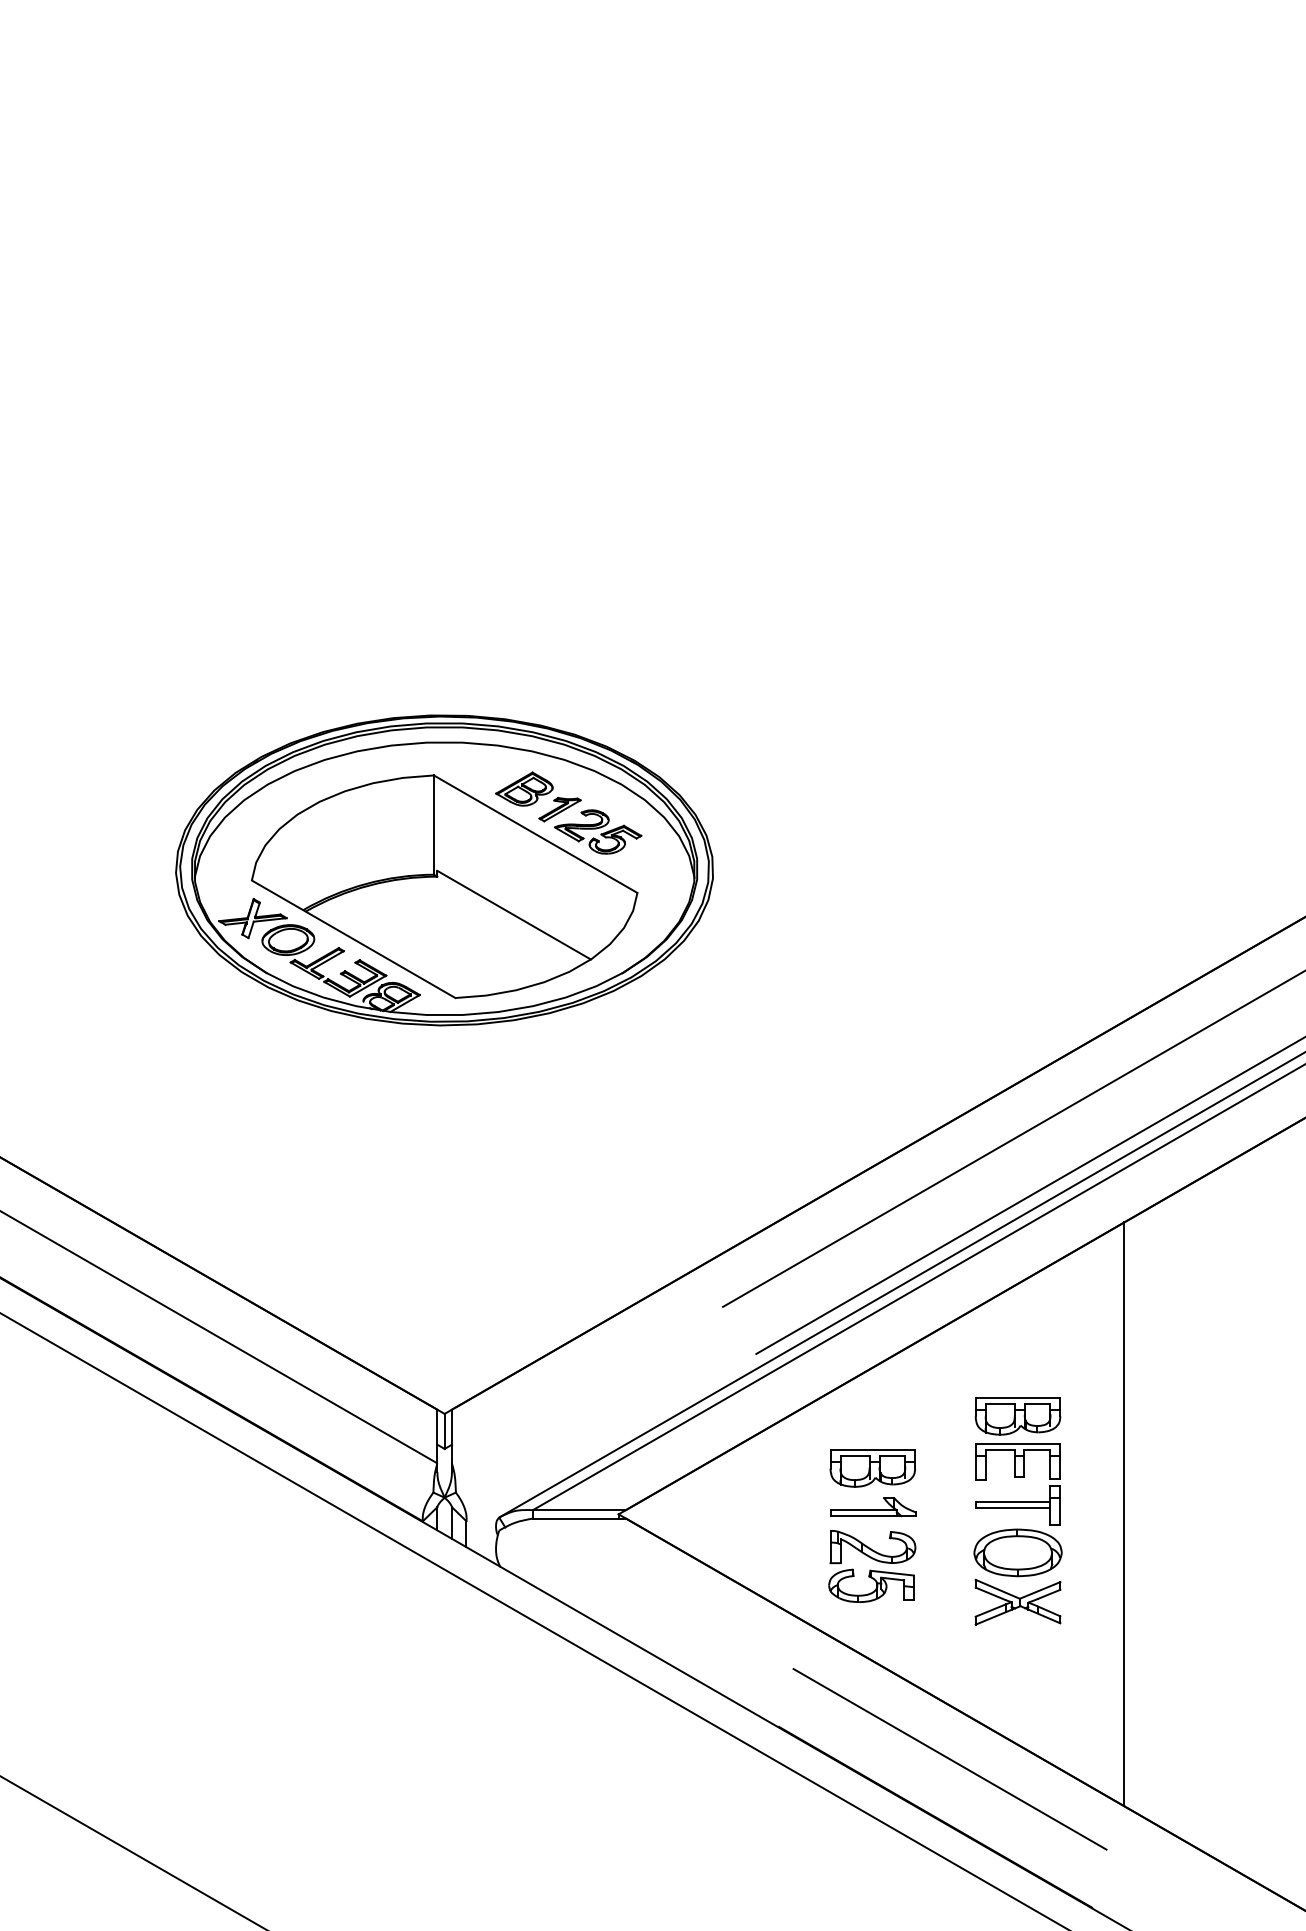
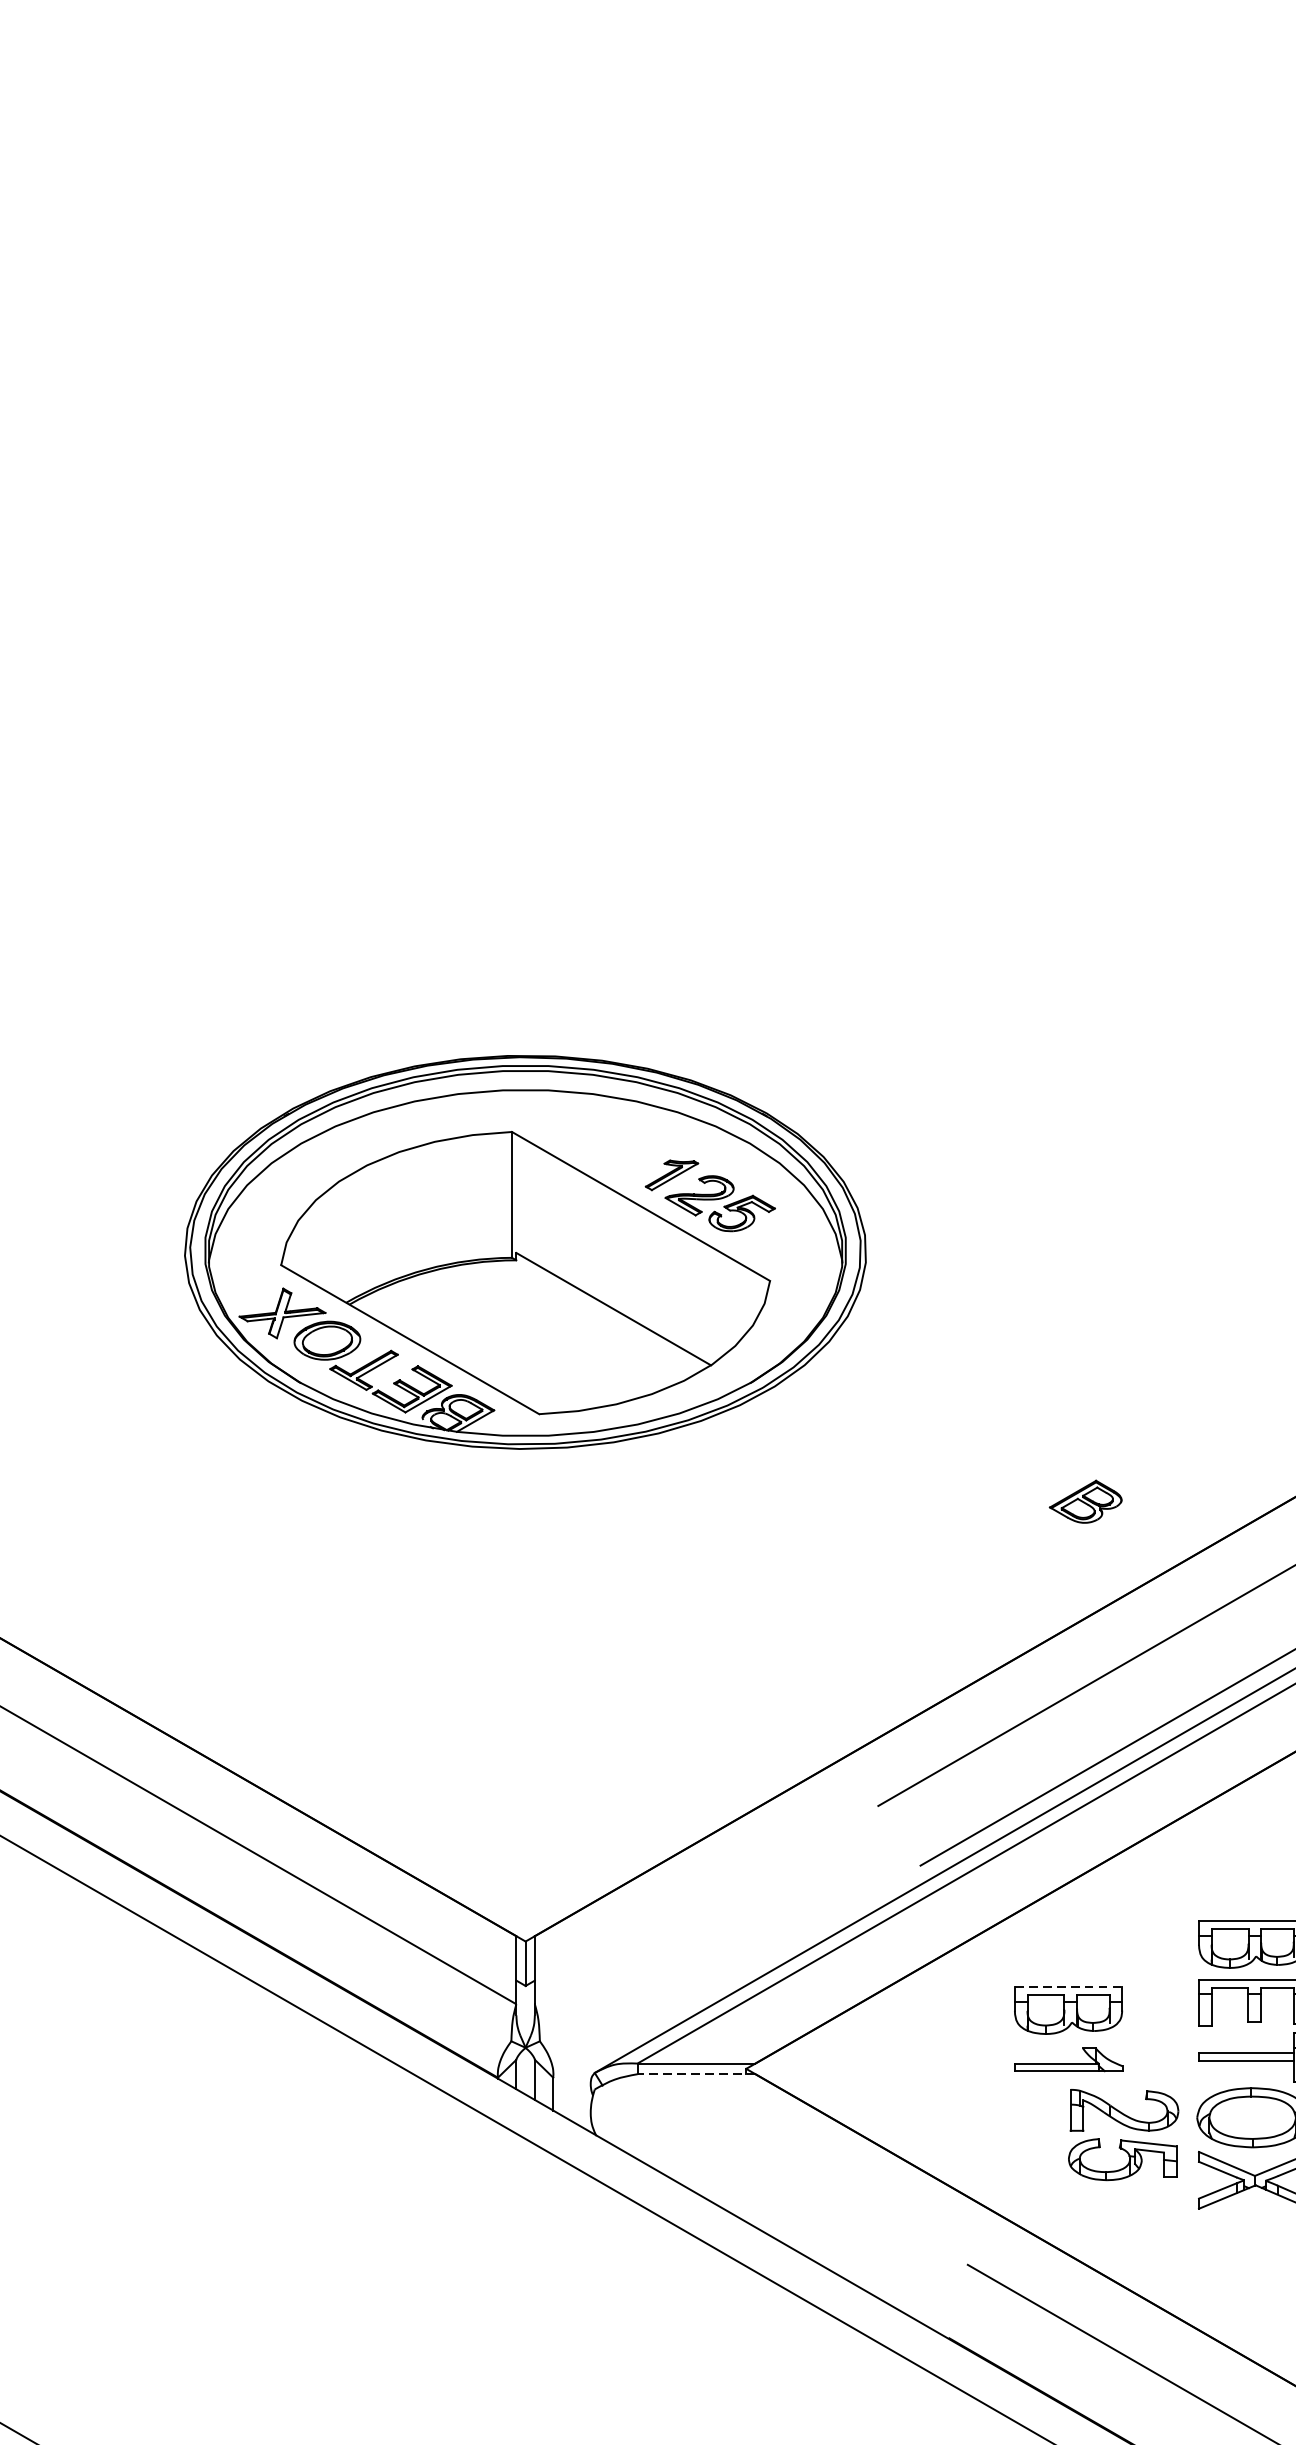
part: (524, 788) -> (1085, 1501), moved
line: (873, 1449) -> (1069, 1986), solid -> dashed
line: (578, 1518) -> (695, 2074), solid -> dashed
part: (872, 1566) -> (1123, 2135), moved

